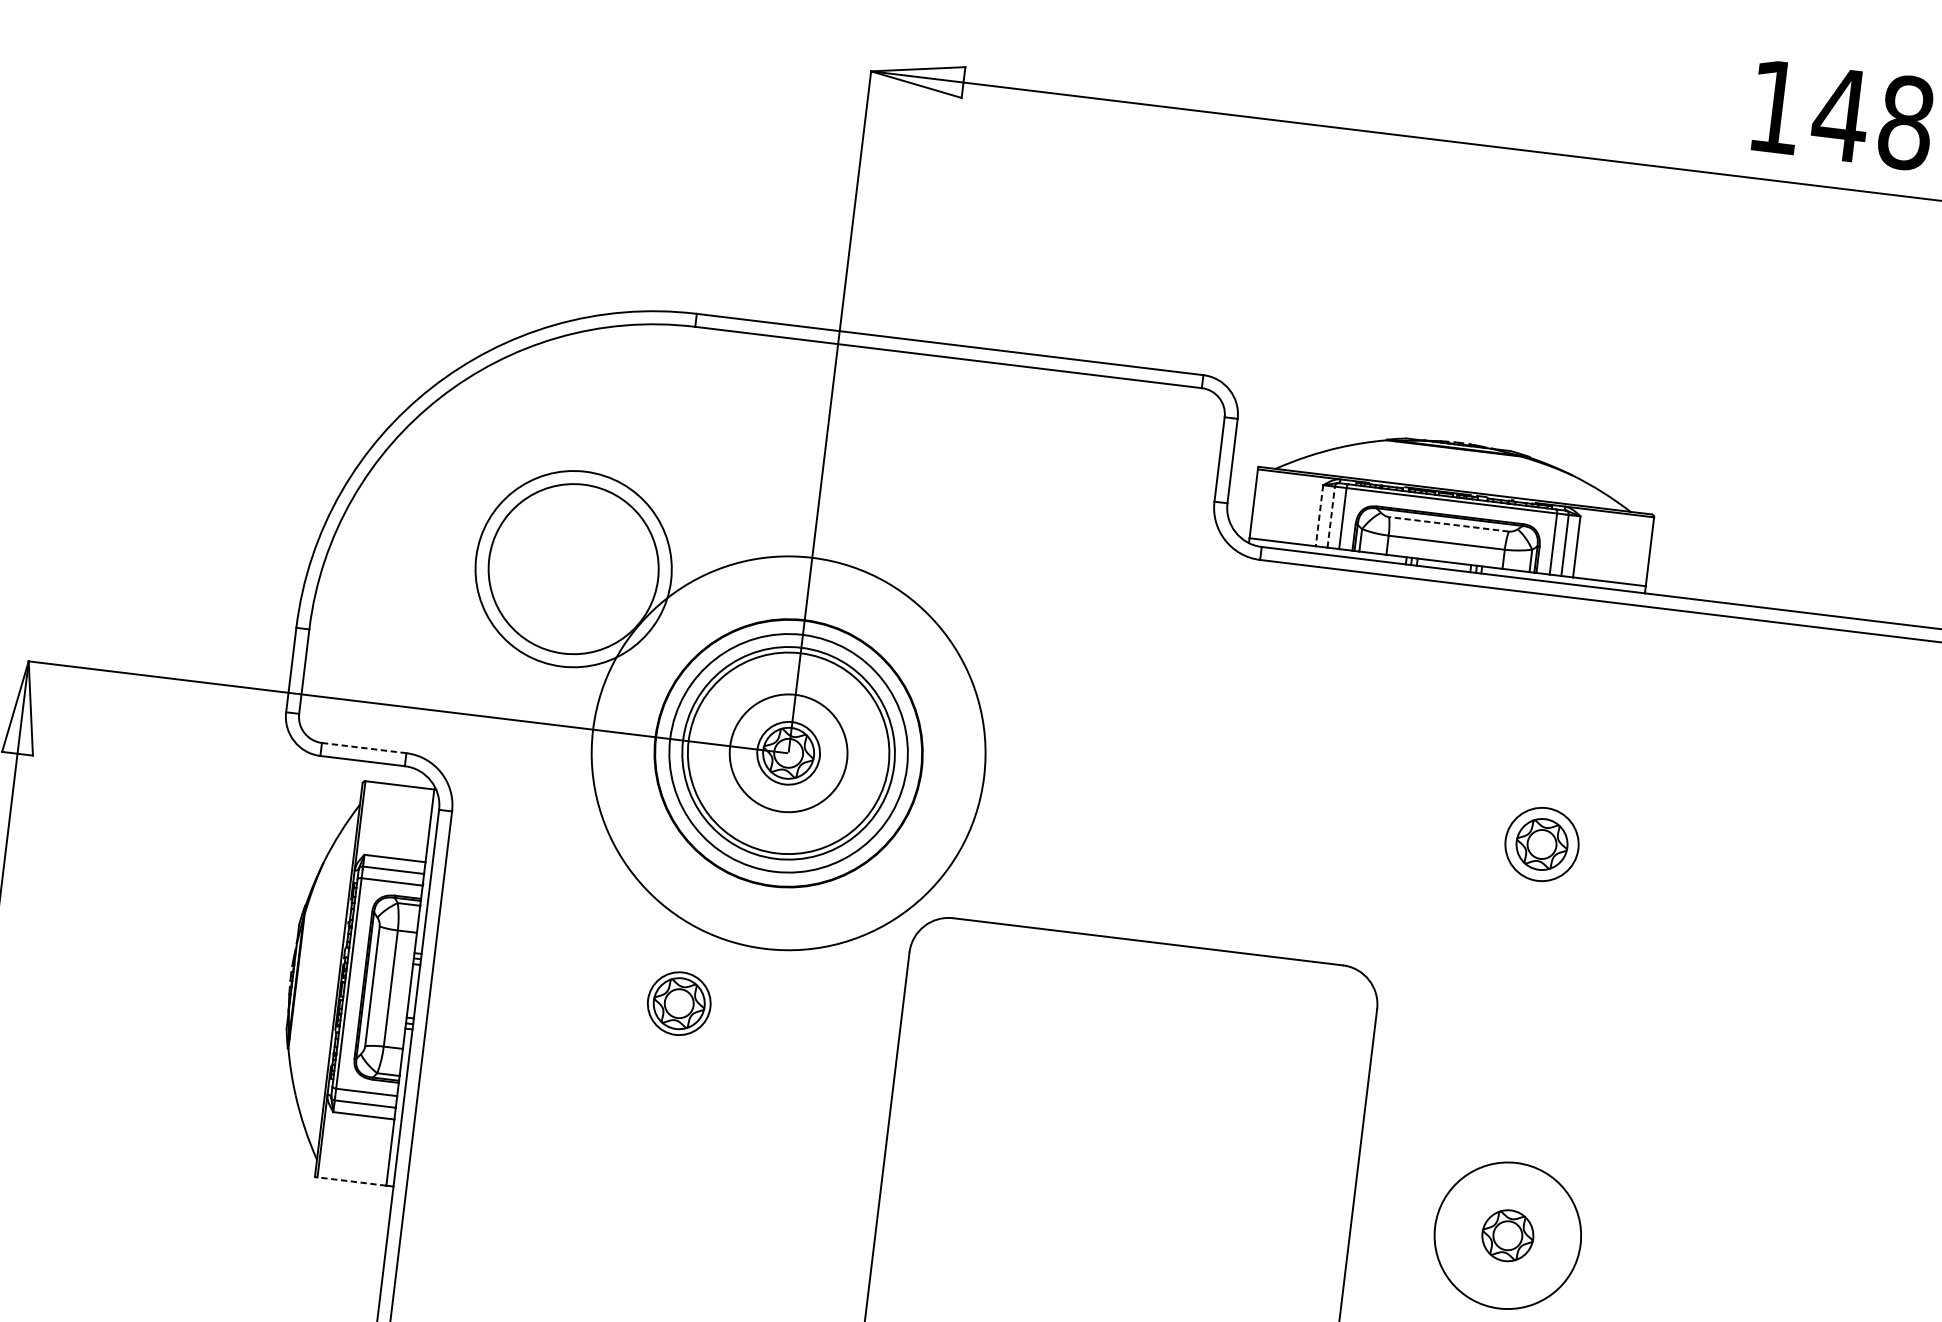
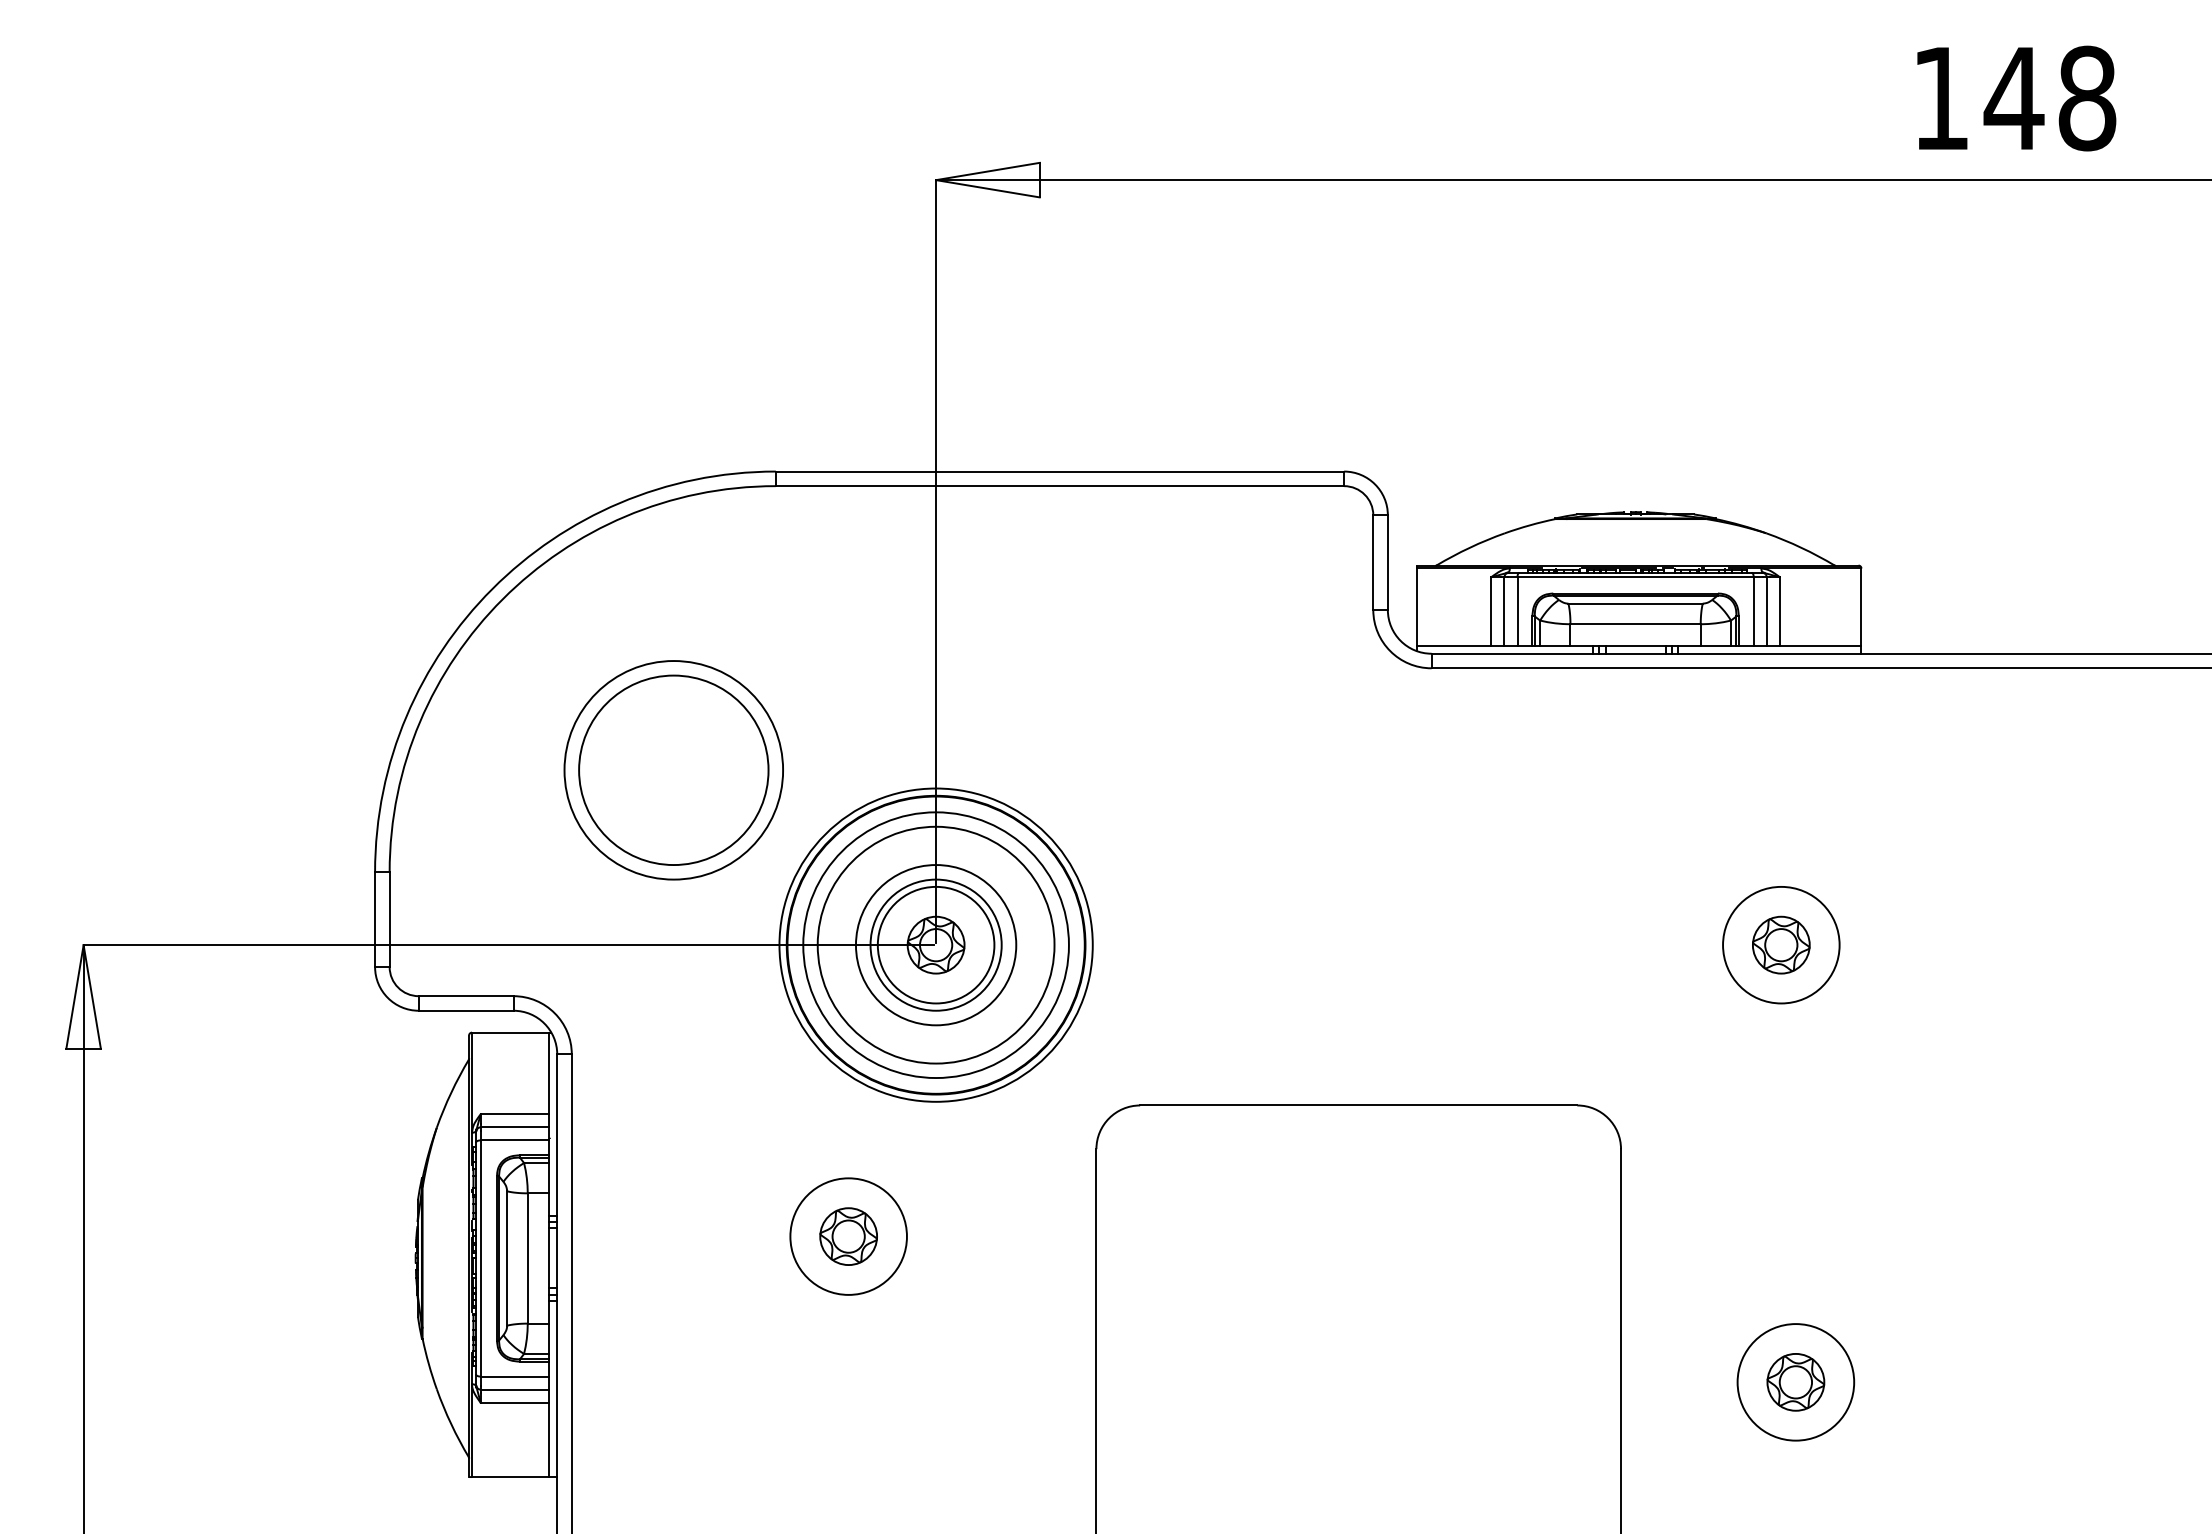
line: (1319, 515) -> (1491, 611), dashed -> solid
line: (1331, 516) -> (1504, 610), dashed -> solid
line: (1448, 524) -> (1635, 603), dashed -> solid
line: (364, 748) -> (466, 996), dashed -> solid
circle: (788, 752) -> (935, 944), size x0.71
circle: (788, 752) -> (935, 944), size x1.67
circle: (788, 753) -> (935, 945), size x0.71
circle: (1542, 843) -> (1781, 944), size x1.43
circle: (679, 1003) -> (848, 1236), size x1.67
line: (351, 1181) -> (510, 1477), dashed -> solid
circle: (1507, 1235) -> (1795, 1382), size x0.71

